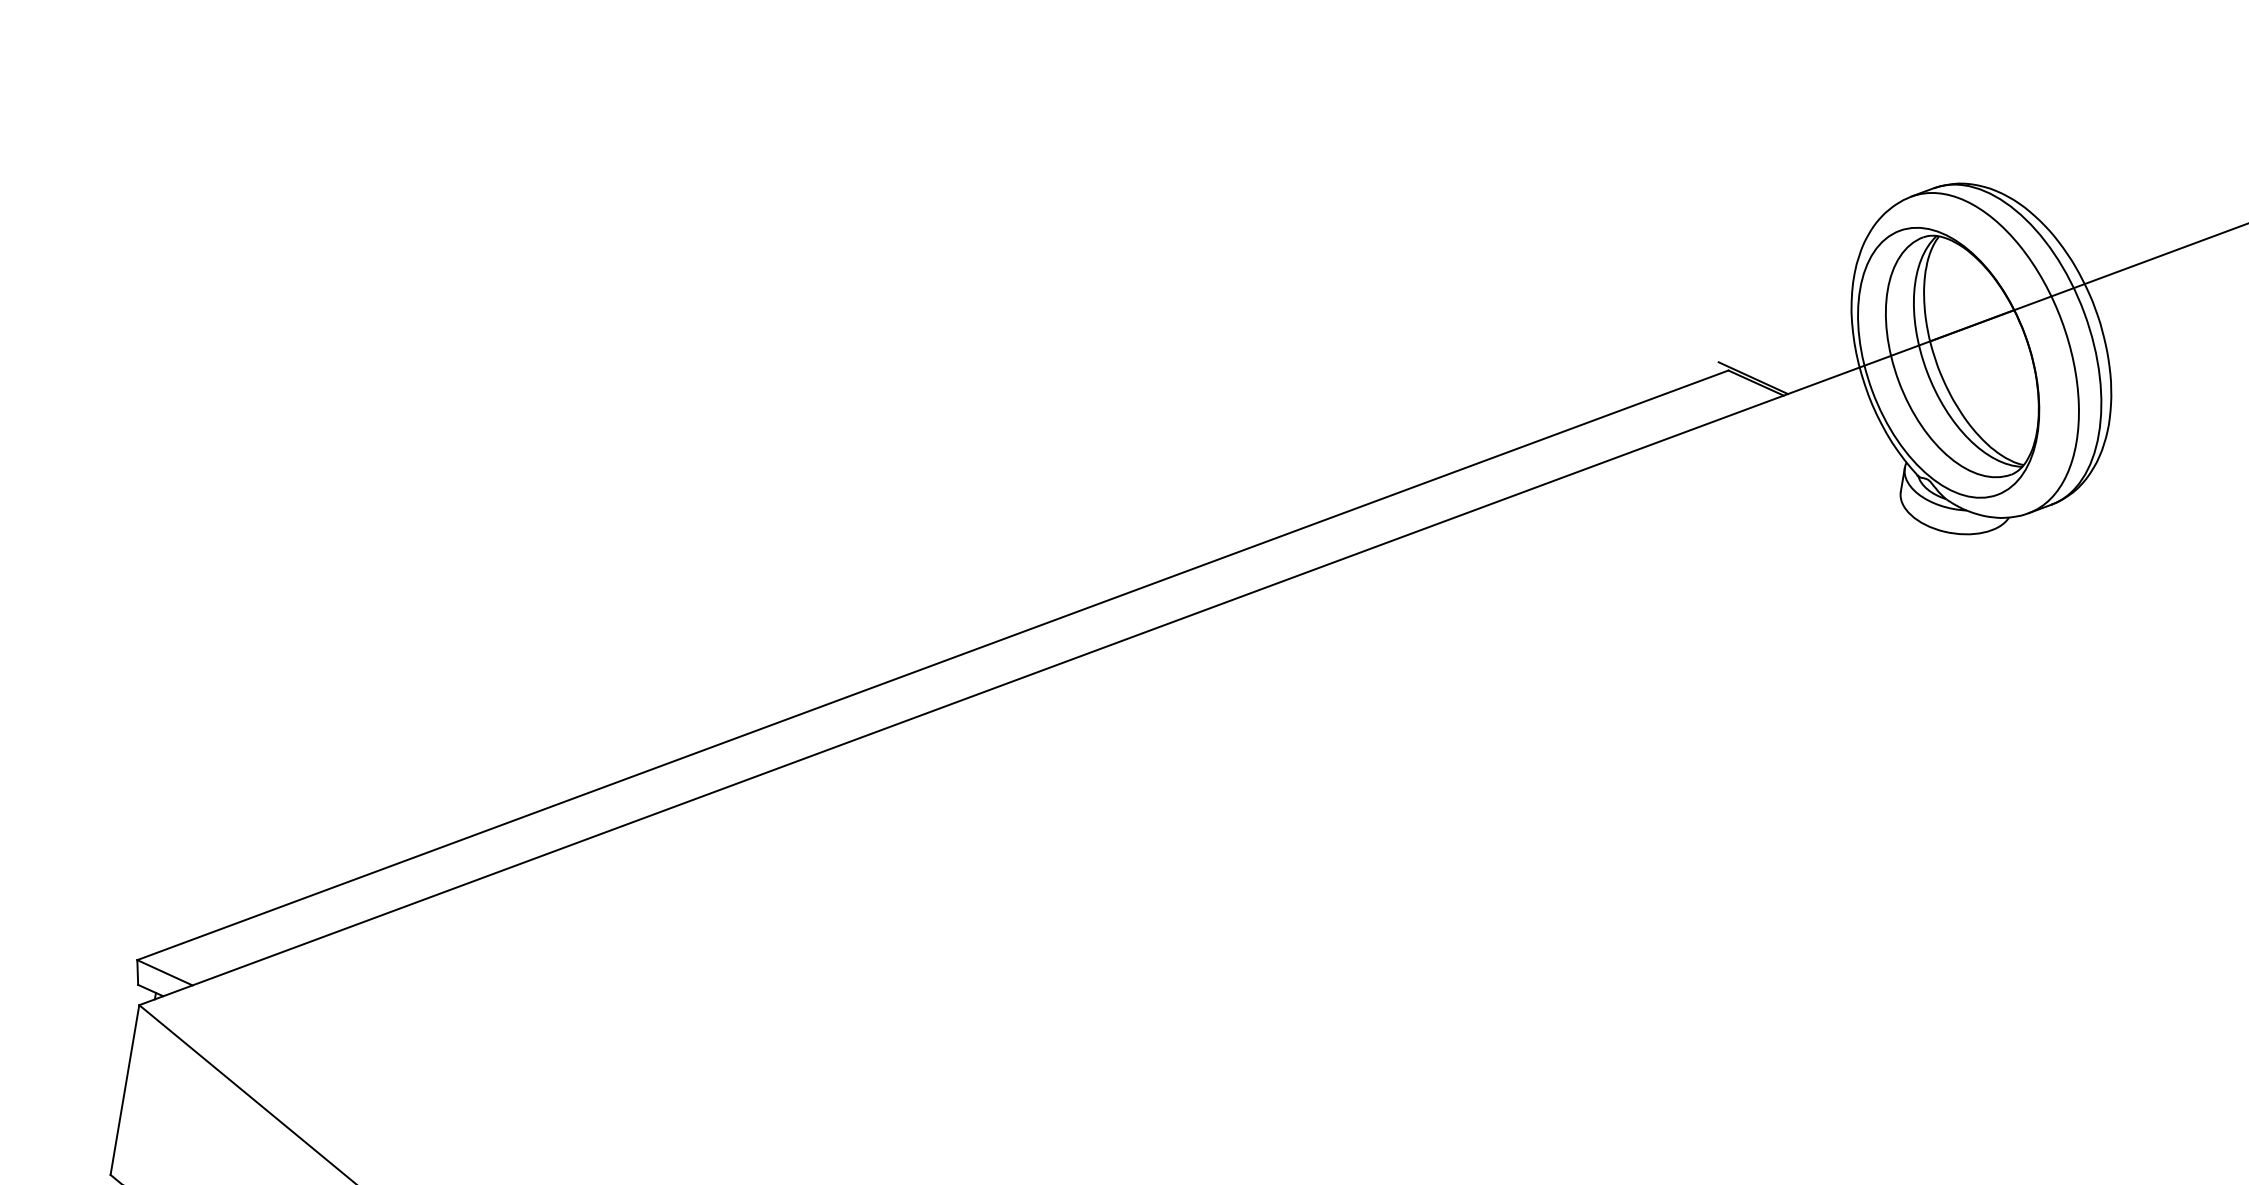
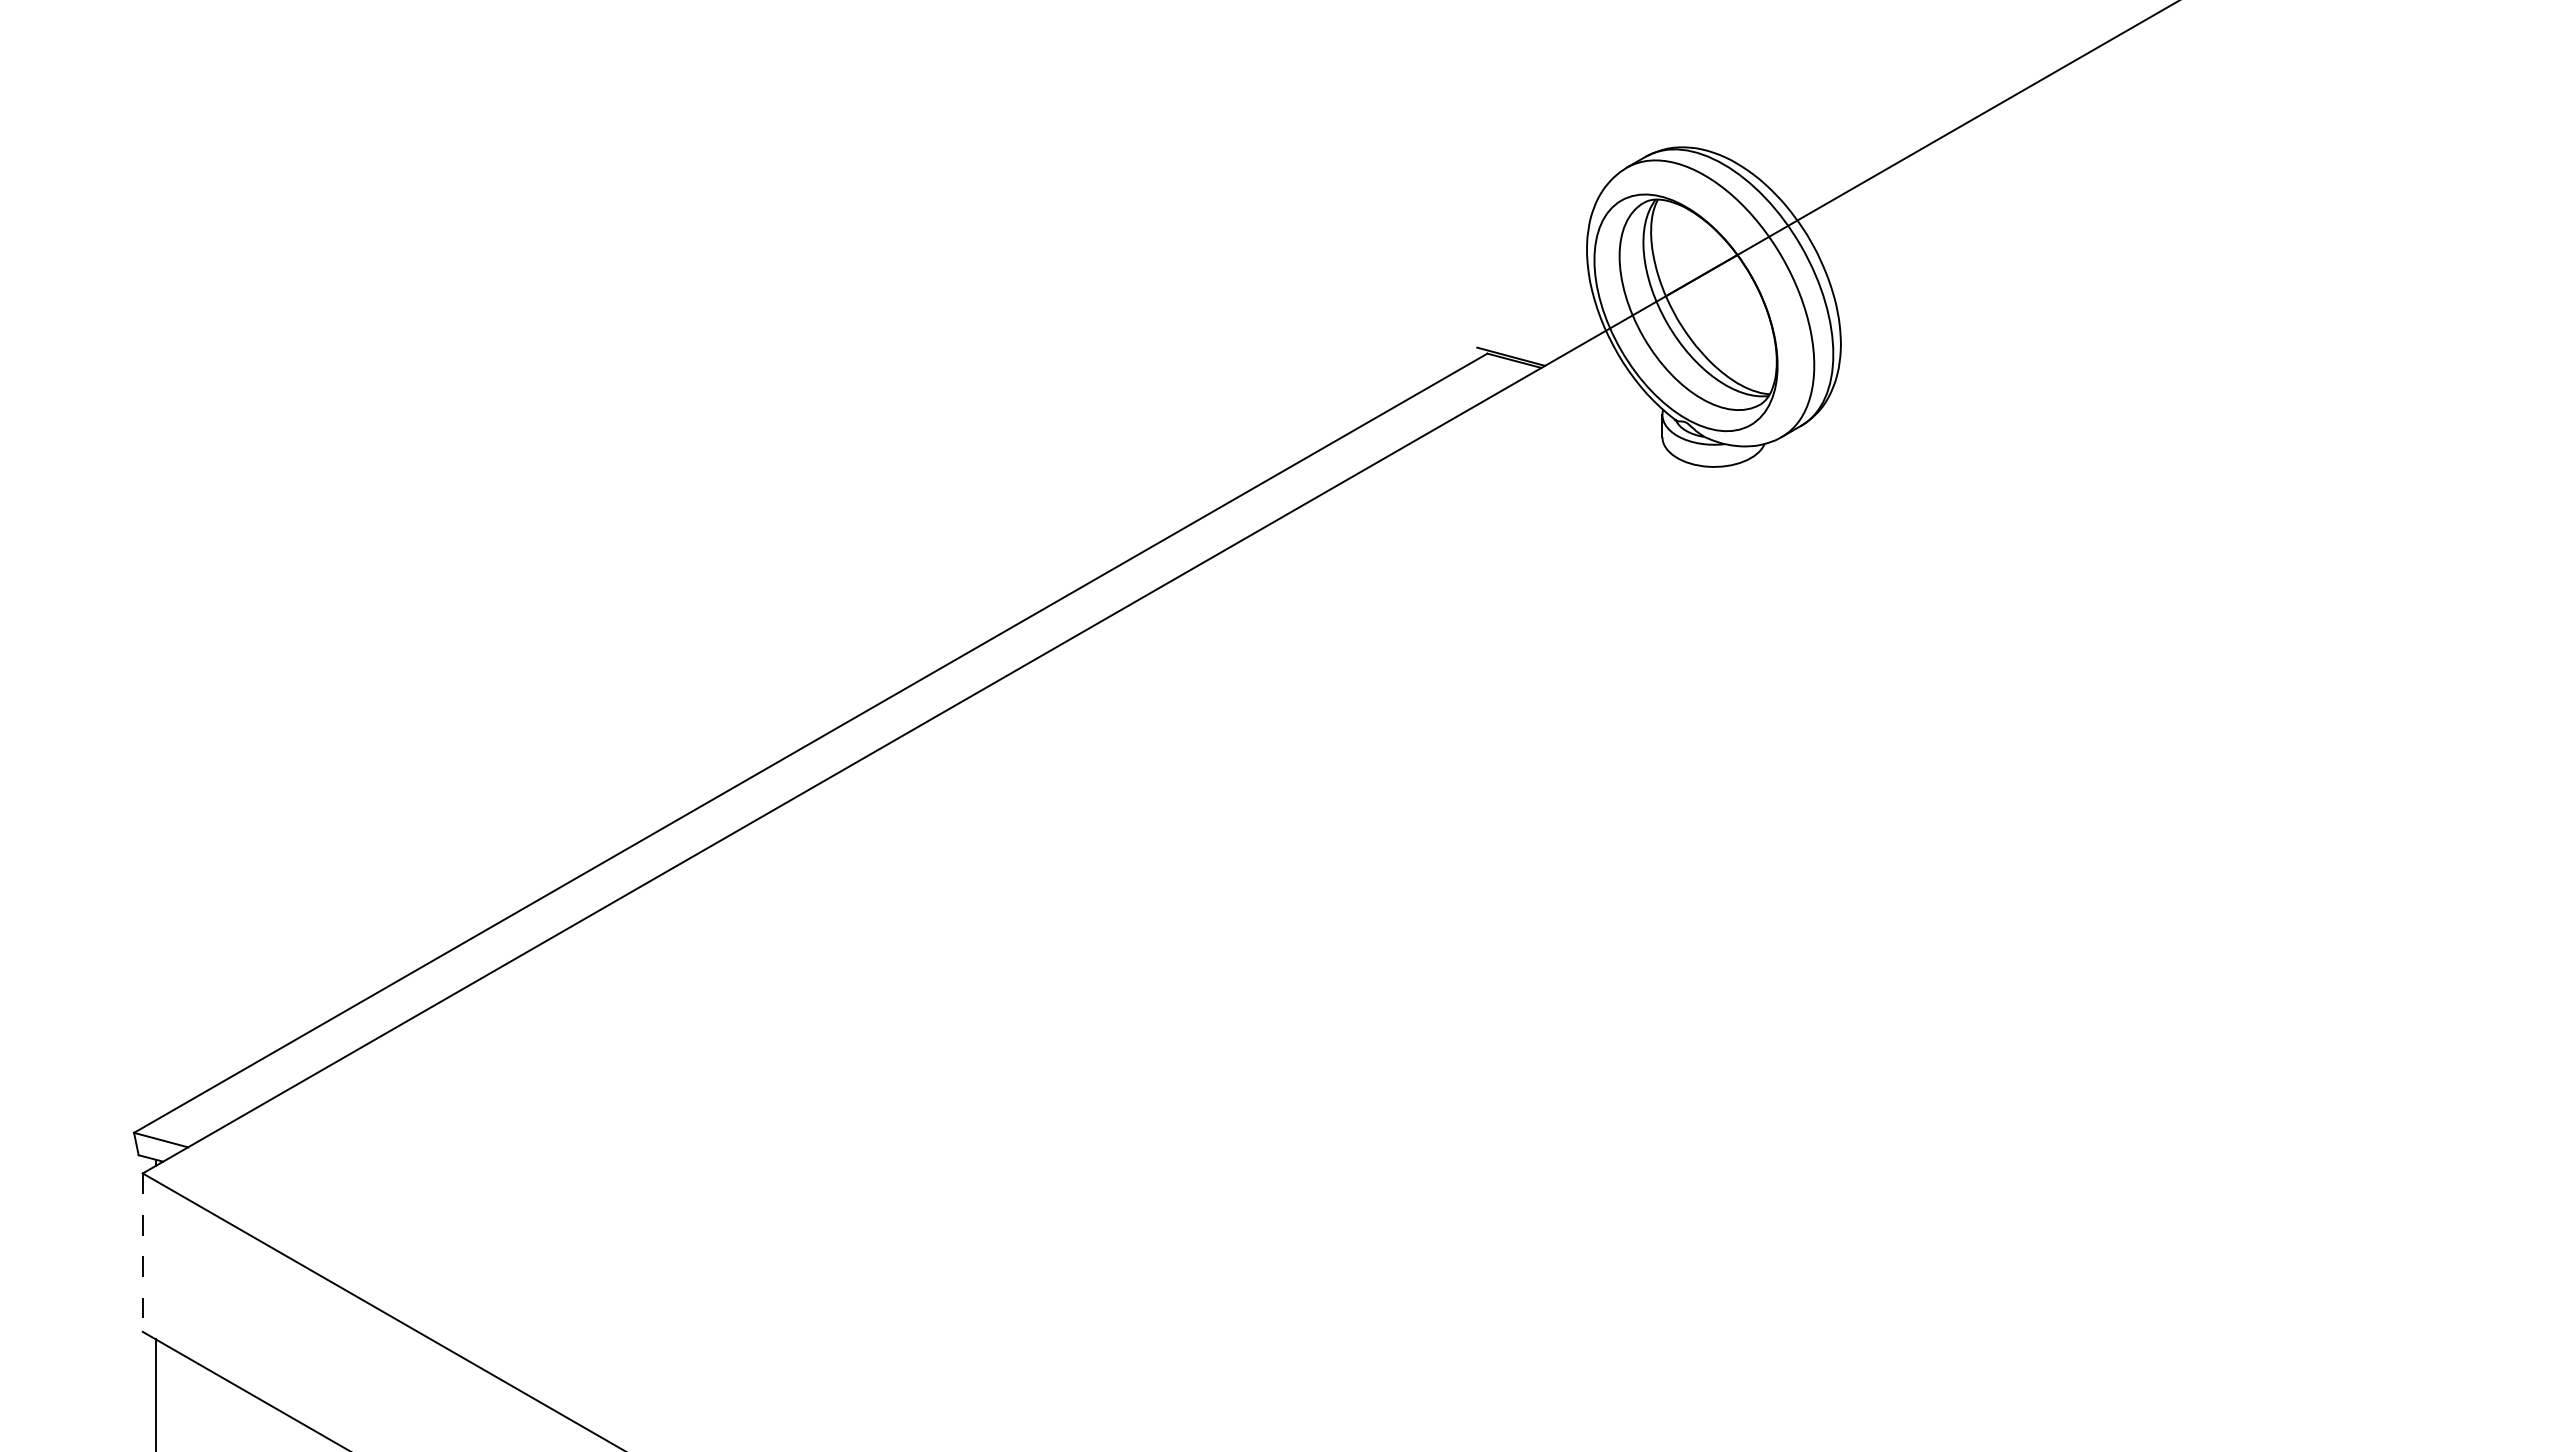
line: (124, 1090) -> (142, 1253), solid -> dashed

